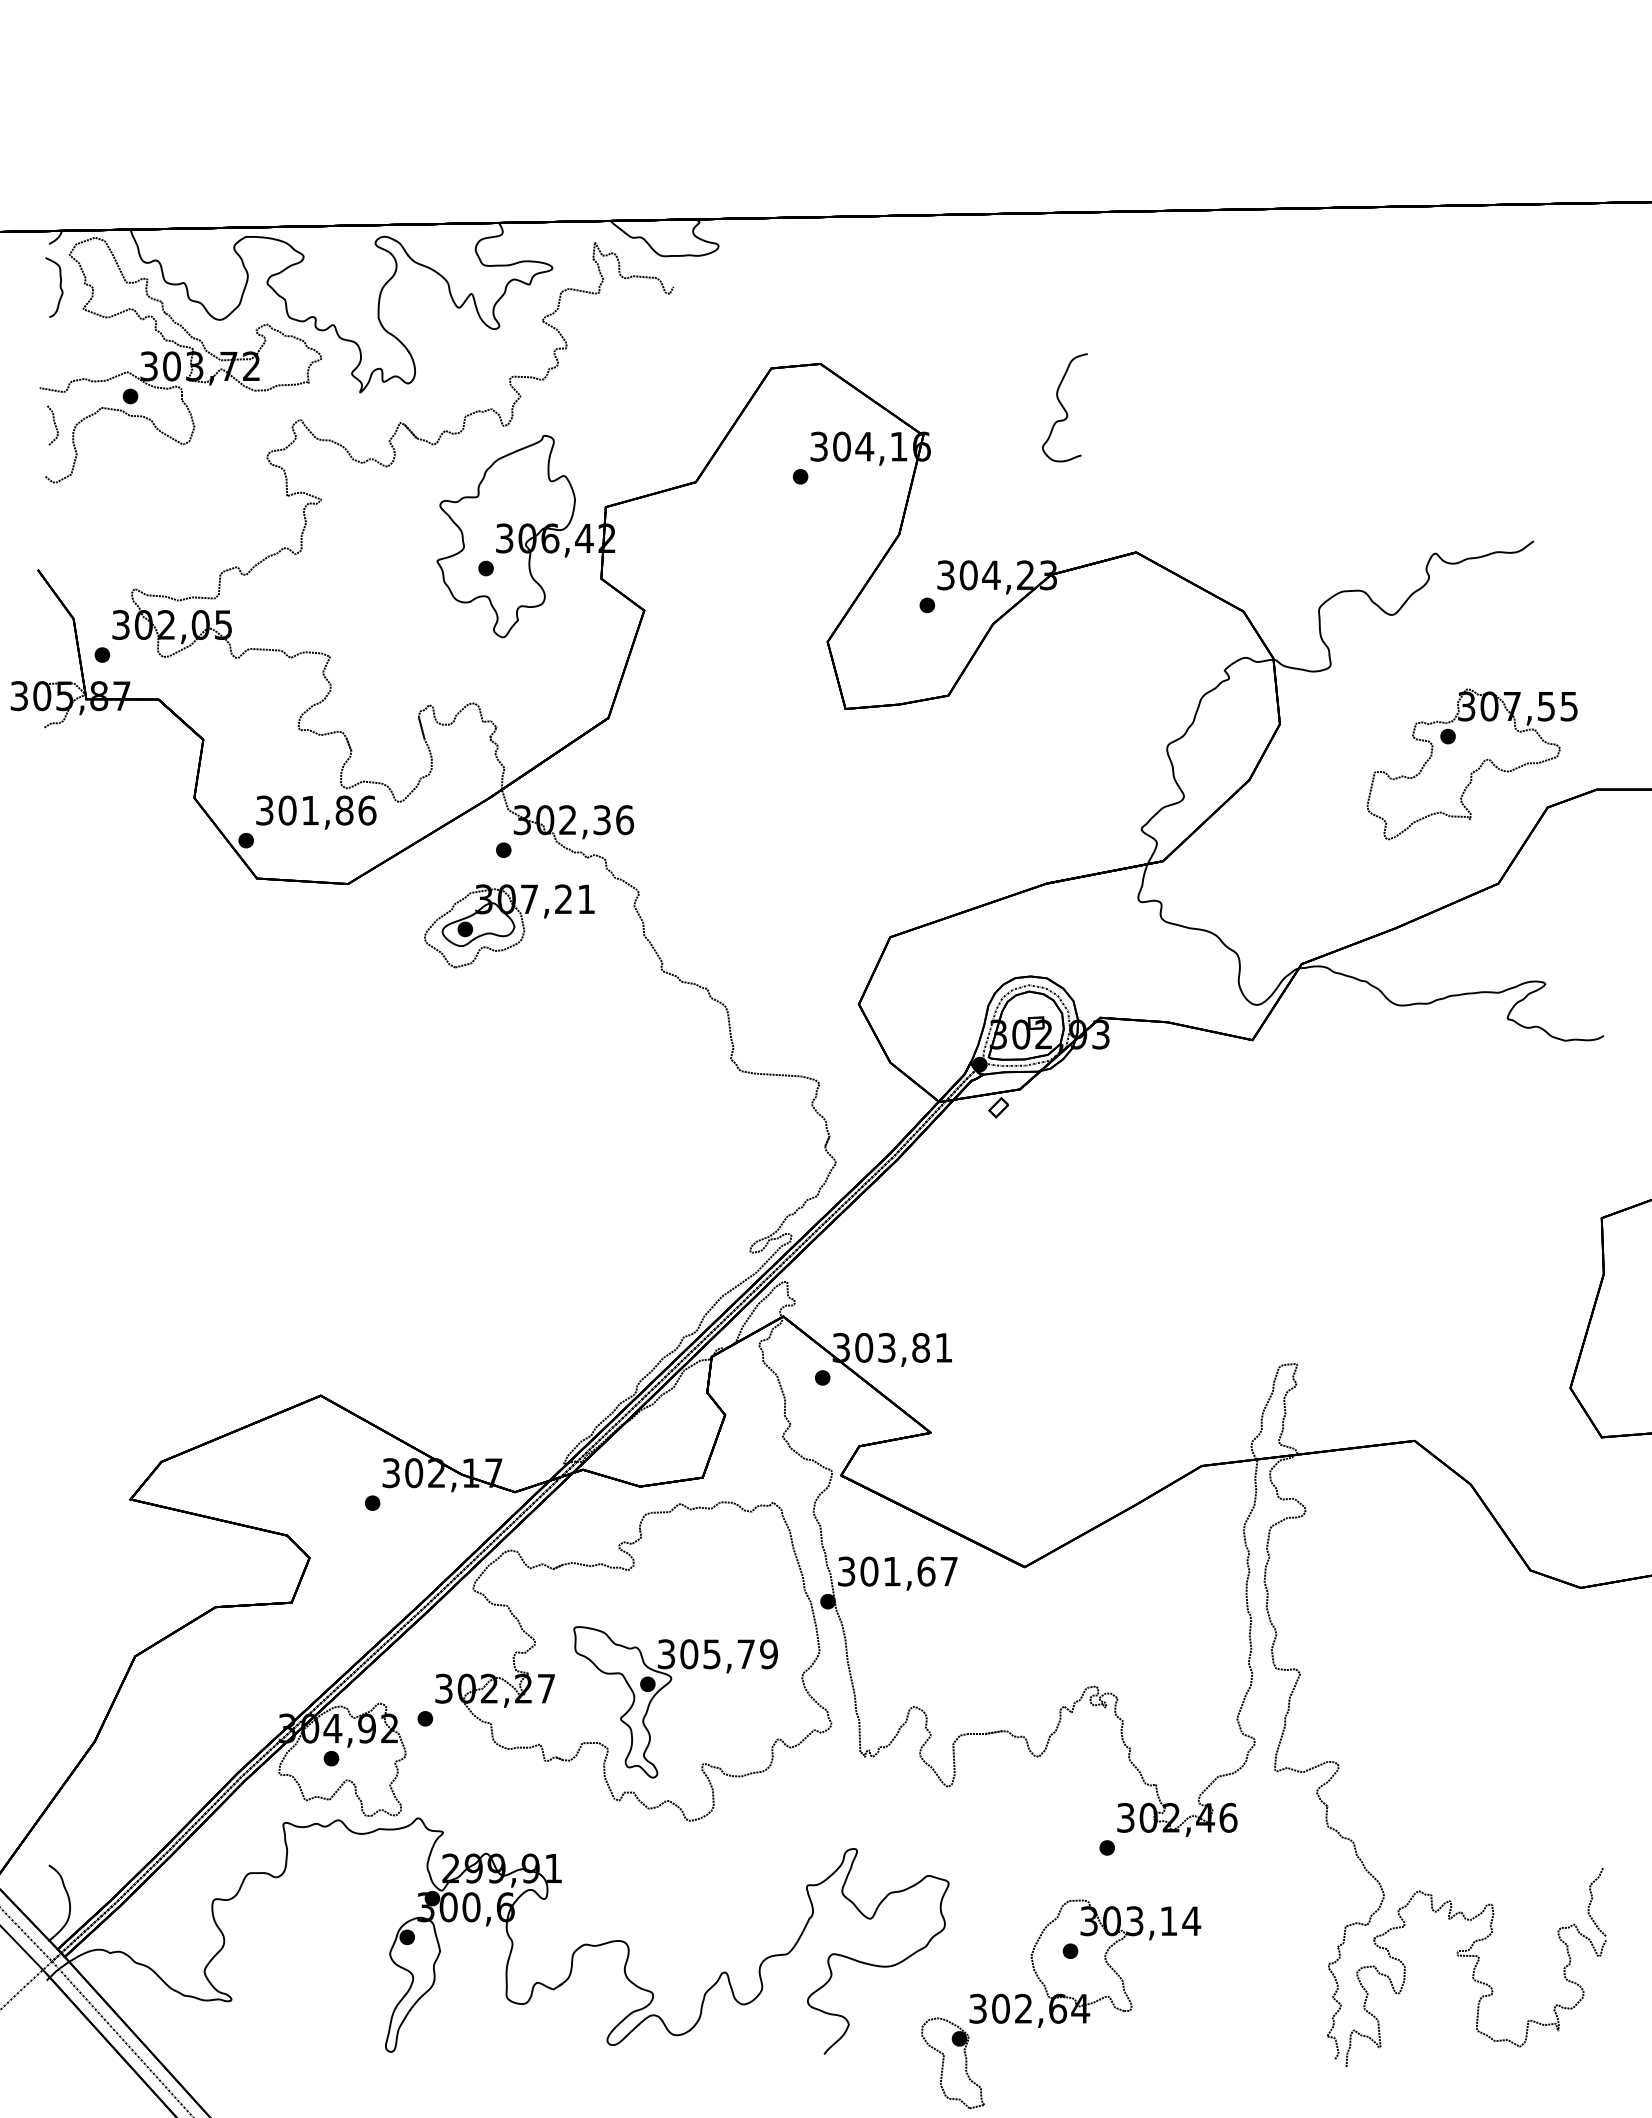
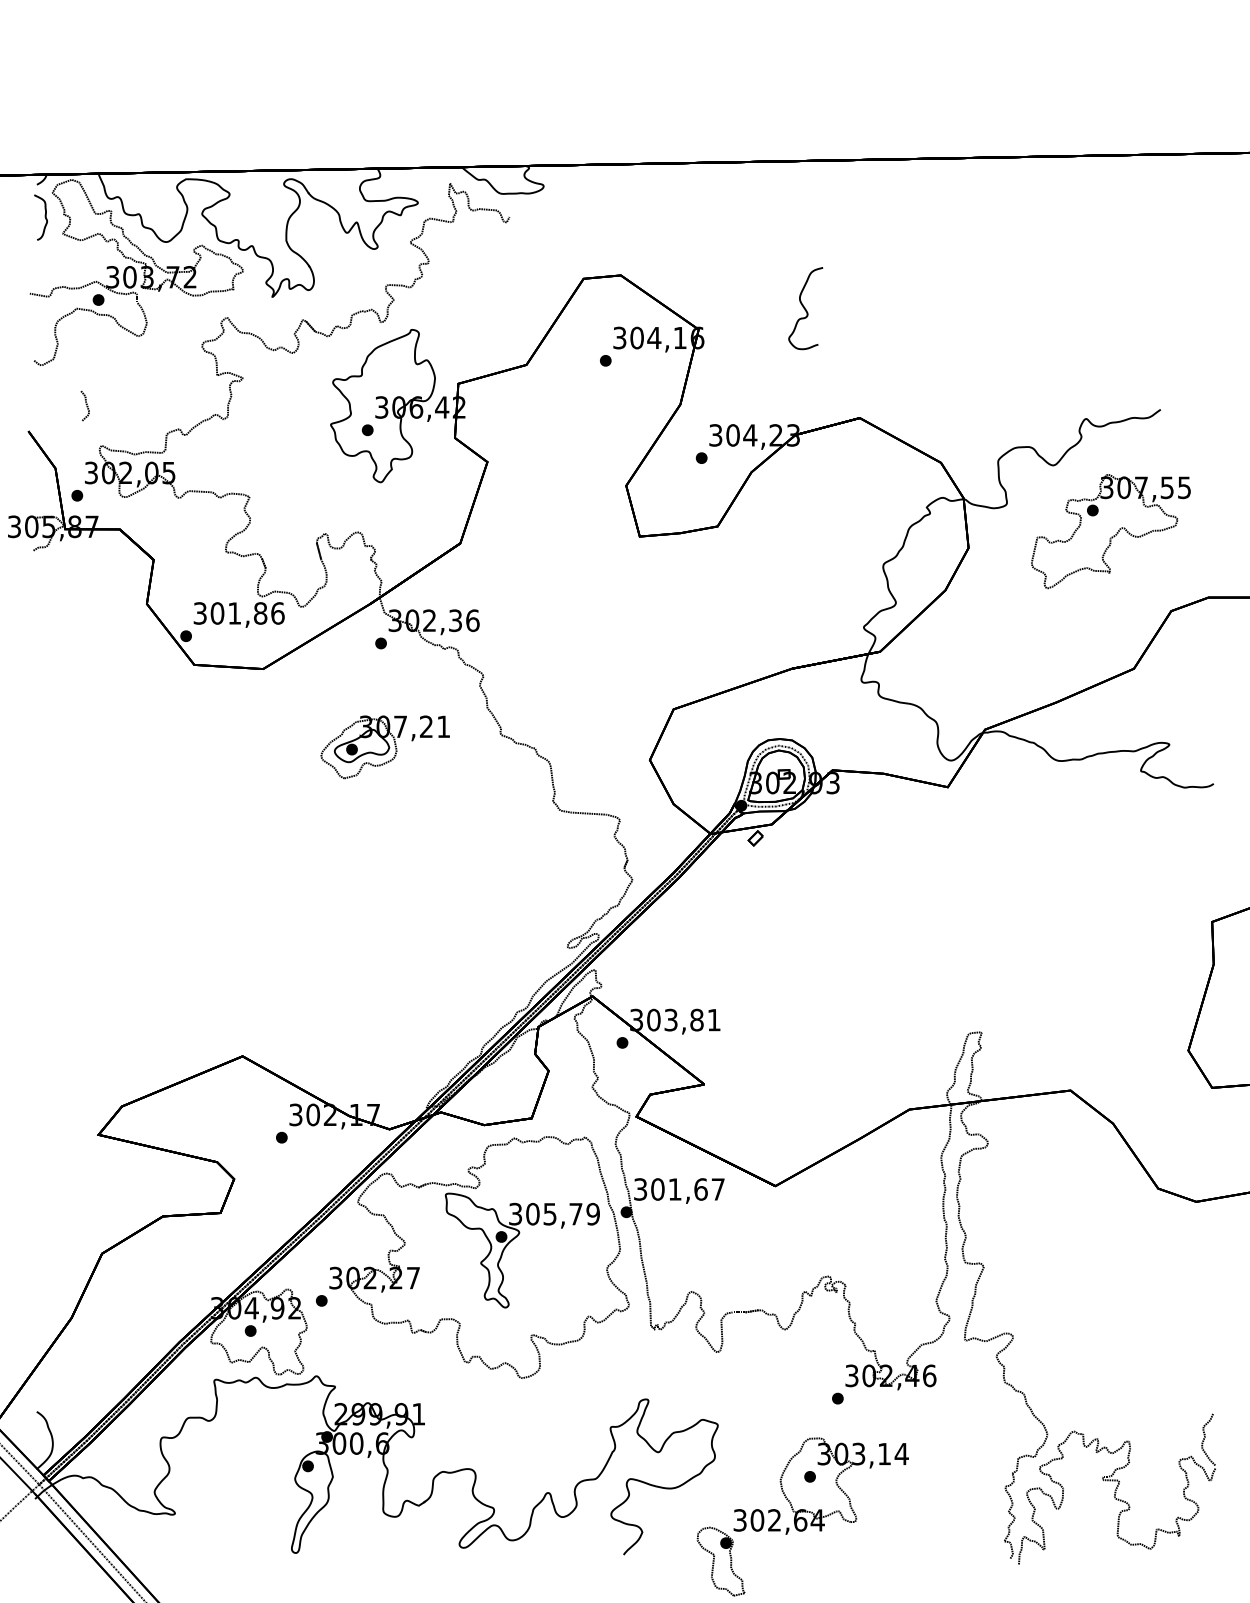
curve: (54, 425) -> (86, 406), moved
part: (1476, 769) -> (1114, 535), moved
part: (509, 926) -> (385, 747), moved
part: (662, 1689) -> (512, 1240), moved

